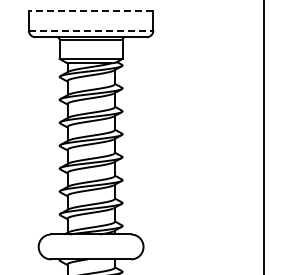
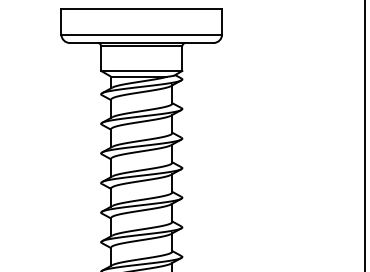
line: (90, 11) -> (140, 9), dashed -> solid
line: (91, 30) -> (142, 34), dashed -> solid

